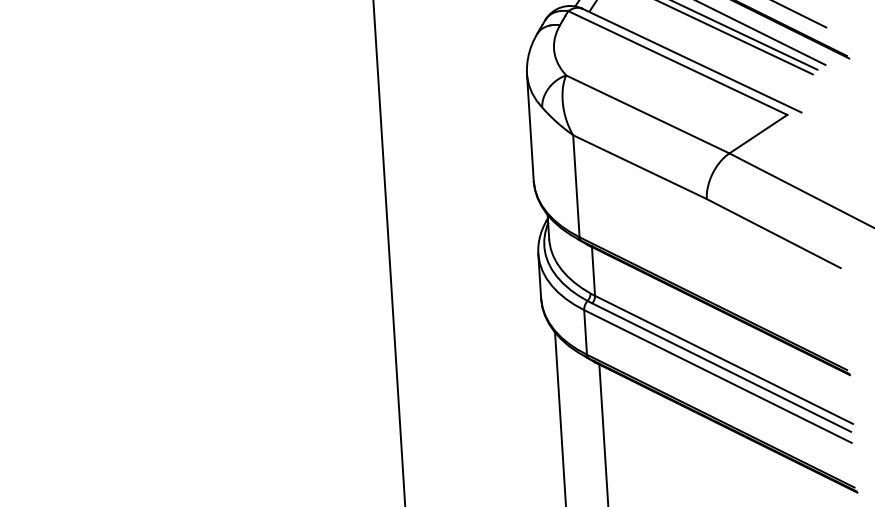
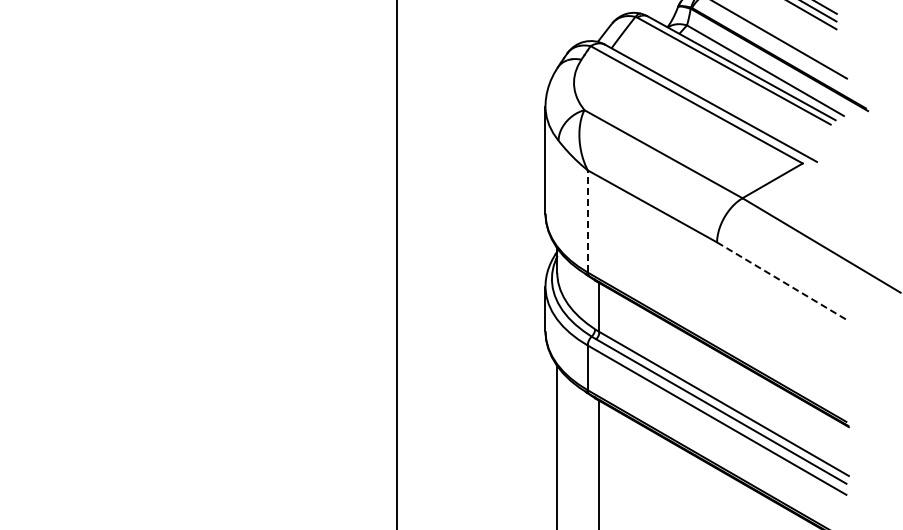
line: (576, 185) -> (587, 220), solid -> dashed
line: (774, 233) -> (782, 281), solid -> dashed

